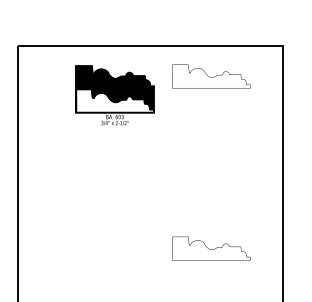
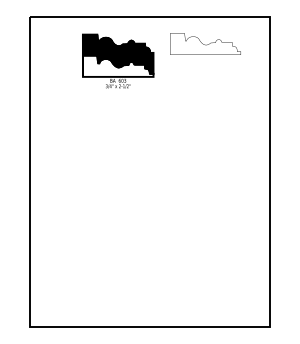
curve: (211, 249) -> (205, 200), removed

